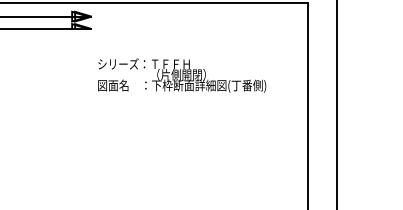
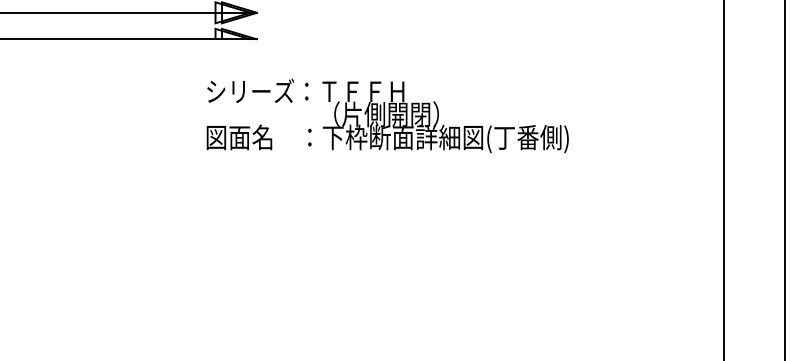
text: (182, 75) -> (388, 115), moved

